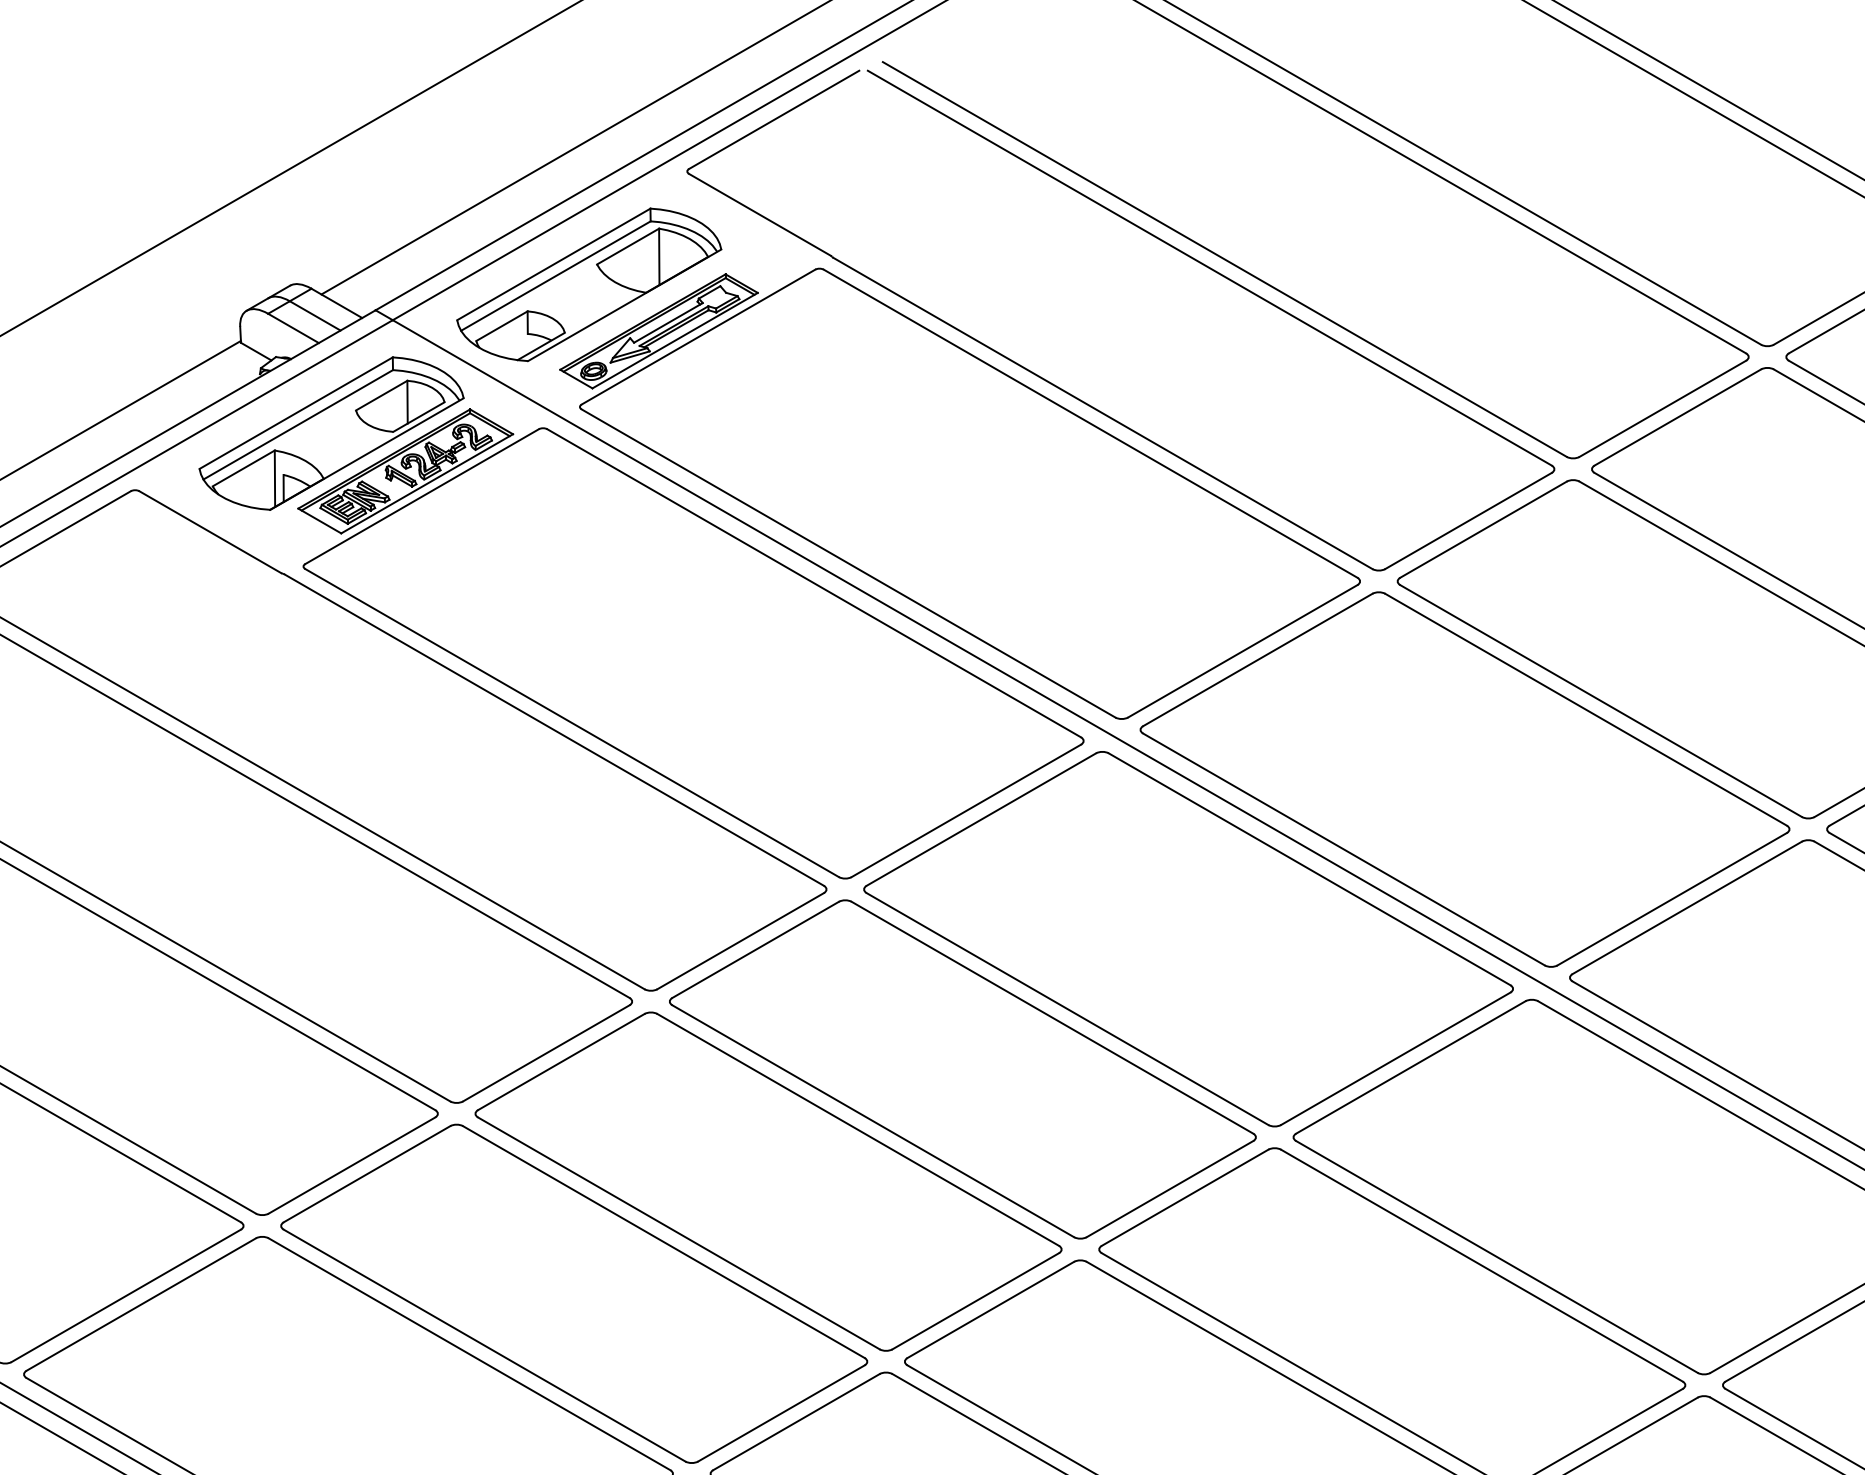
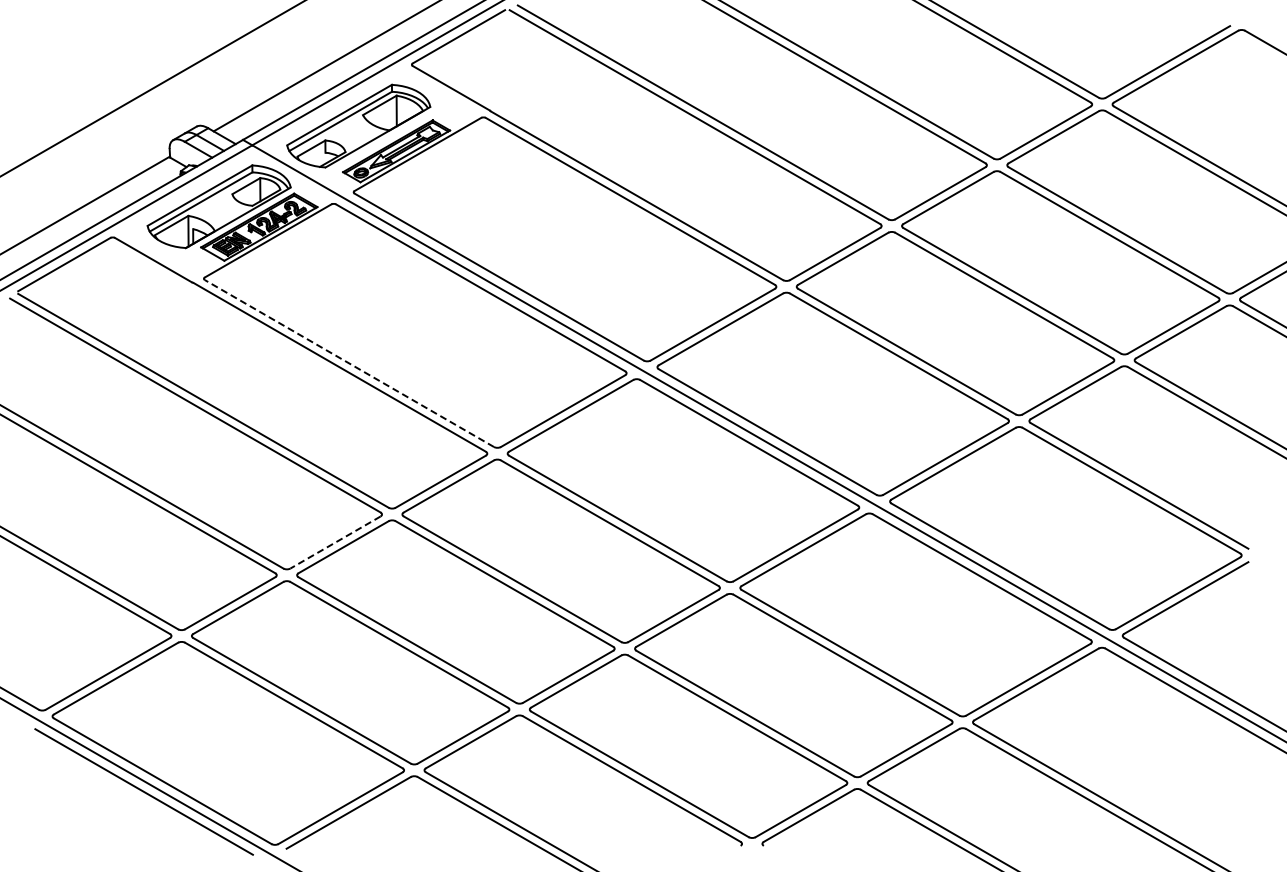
line: (572, 722) -> (349, 363), solid -> dashed
line: (546, 1053) -> (335, 542), solid -> dashed

